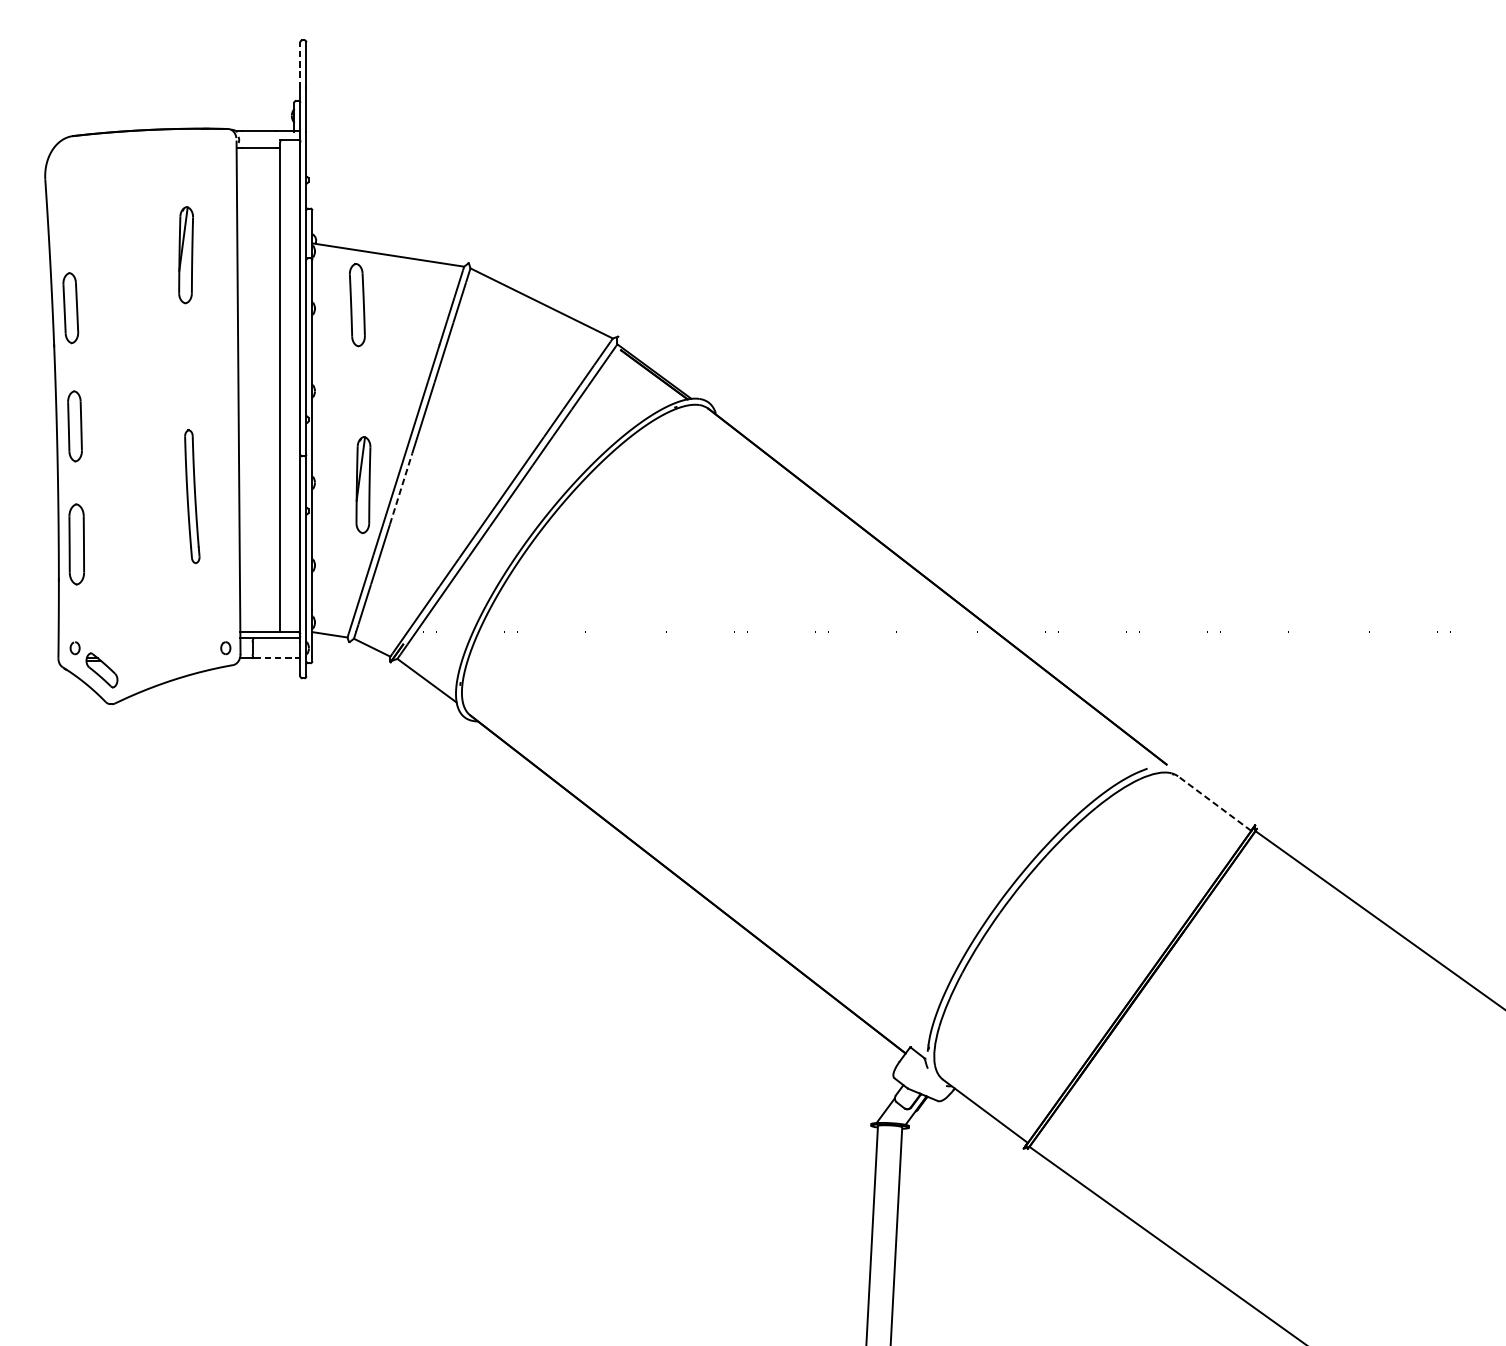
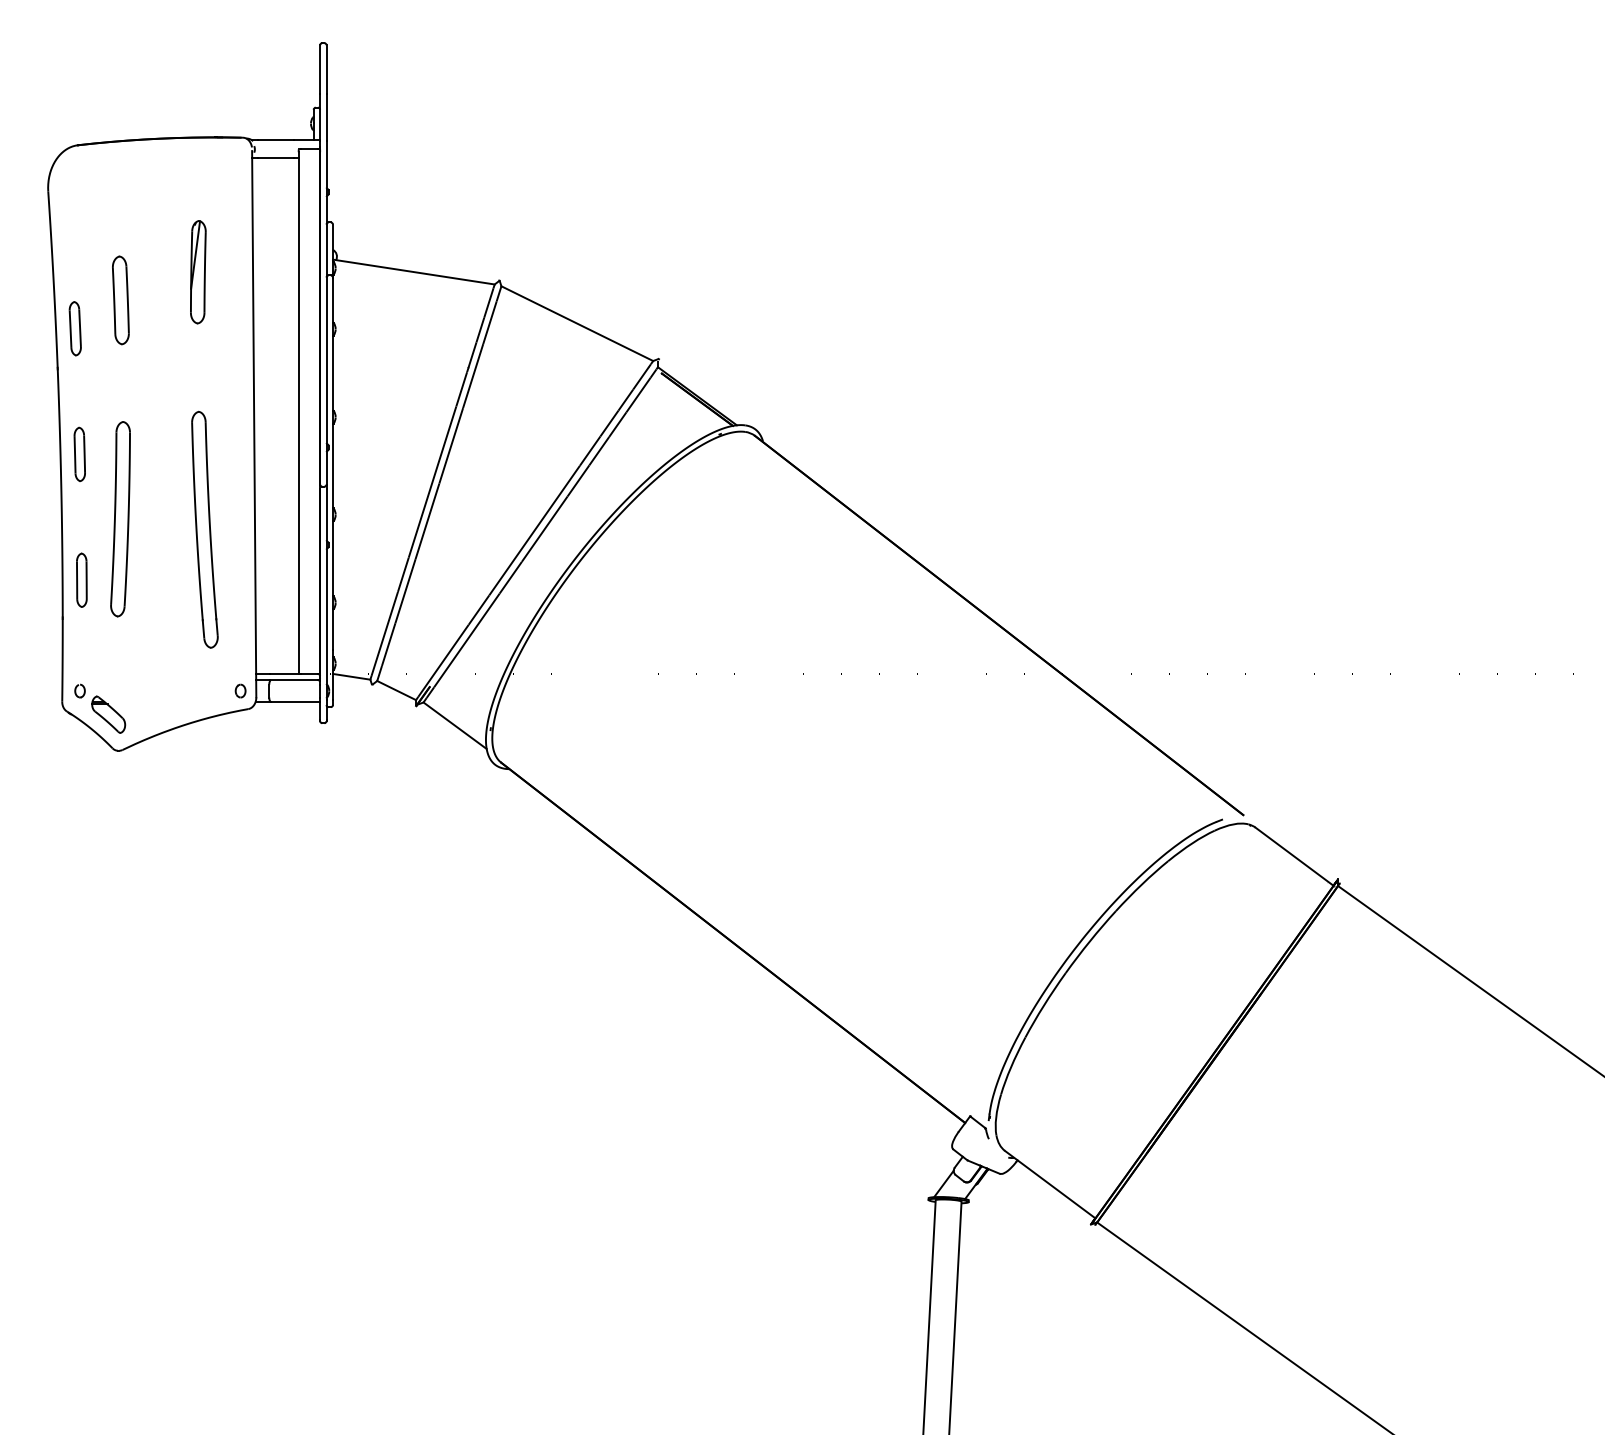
line: (300, 64) -> (320, 69), dashed -> solid
part: (357, 305) -> (120, 300), moved
part: (69, 308) -> (74, 328), size x0.71
part: (74, 425) -> (79, 453), size x0.71
part: (363, 485) -> (387, 517), removed
part: (113, 487) -> (120, 519), added
line: (401, 489) -> (427, 521), dashed -> solid
part: (191, 496) -> (204, 529), size x1.67
part: (76, 543) -> (81, 579), size x0.62
line: (277, 657) -> (295, 701), dashed -> solid
line: (1214, 803) -> (1294, 856), dashed -> solid

